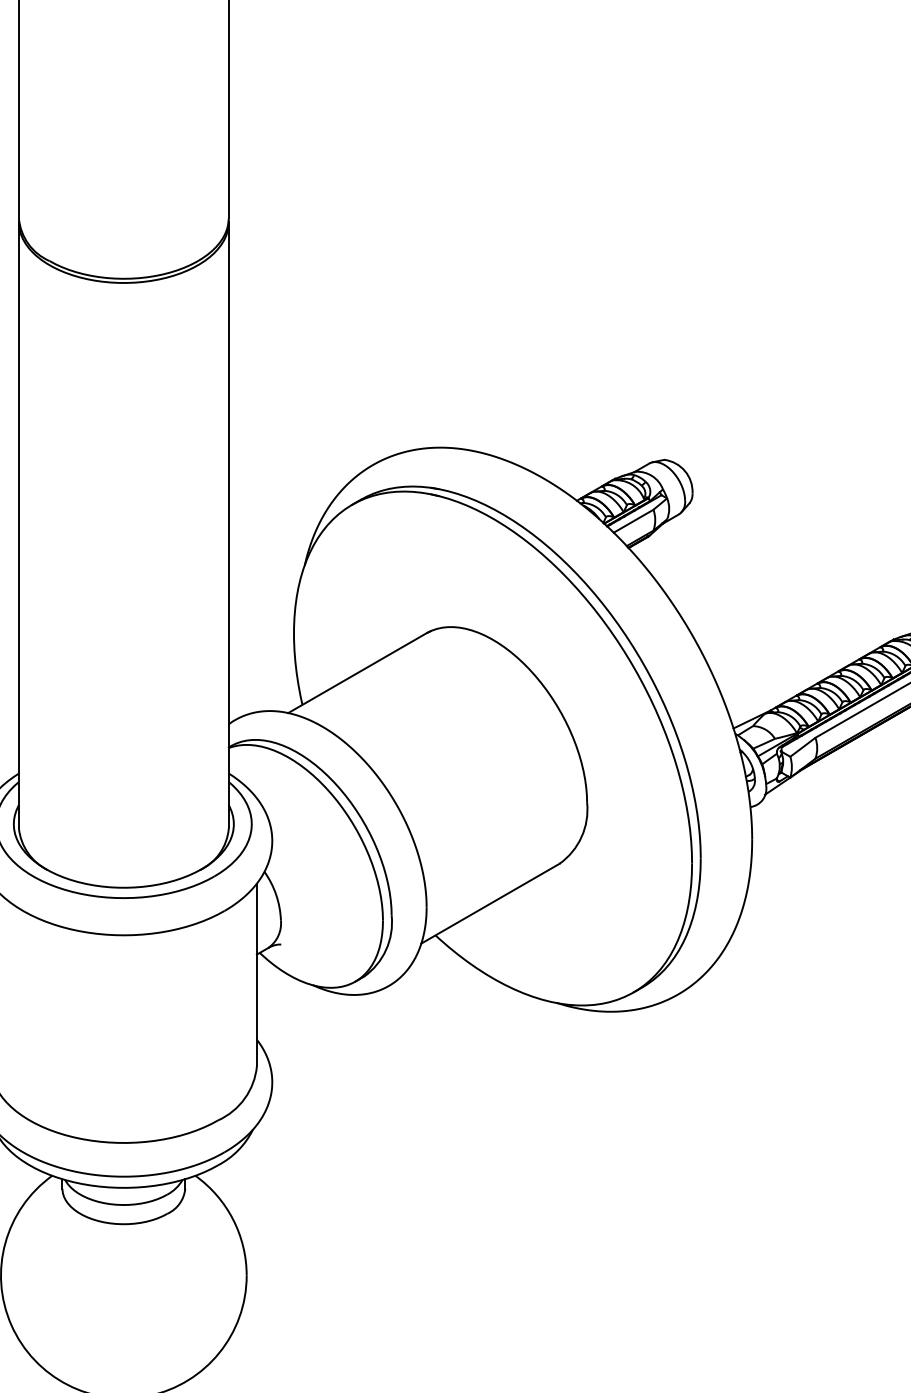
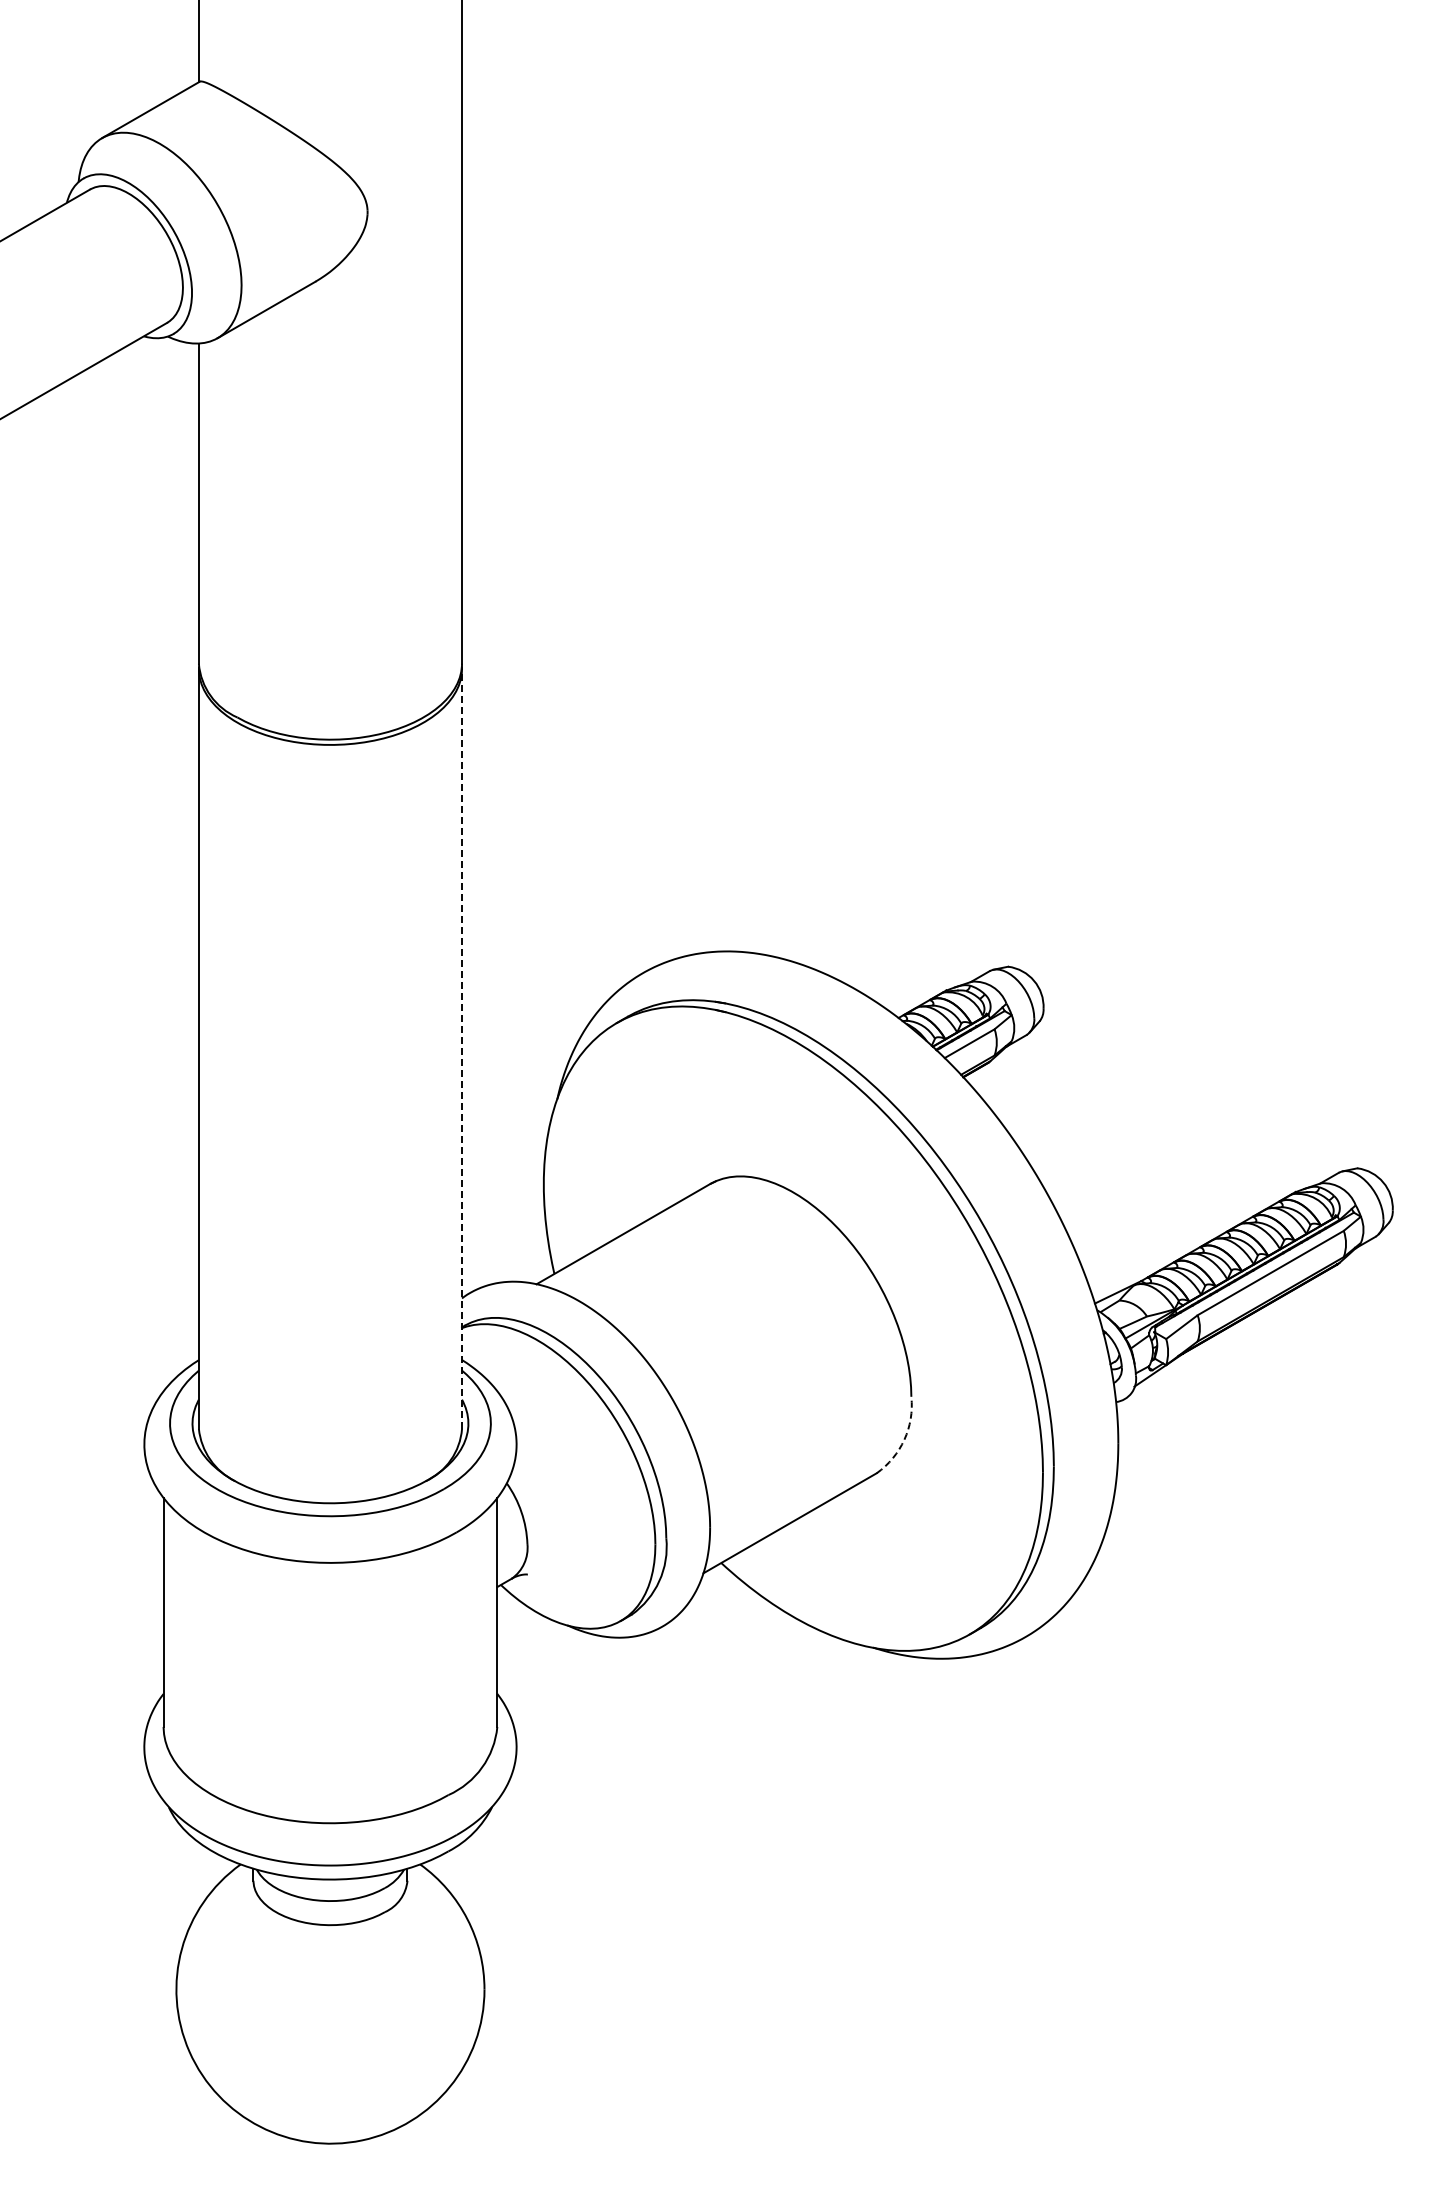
line: (229, 525) -> (462, 1048), solid -> dashed
arc: (581, 836) -> (904, 1439), solid -> dashed

